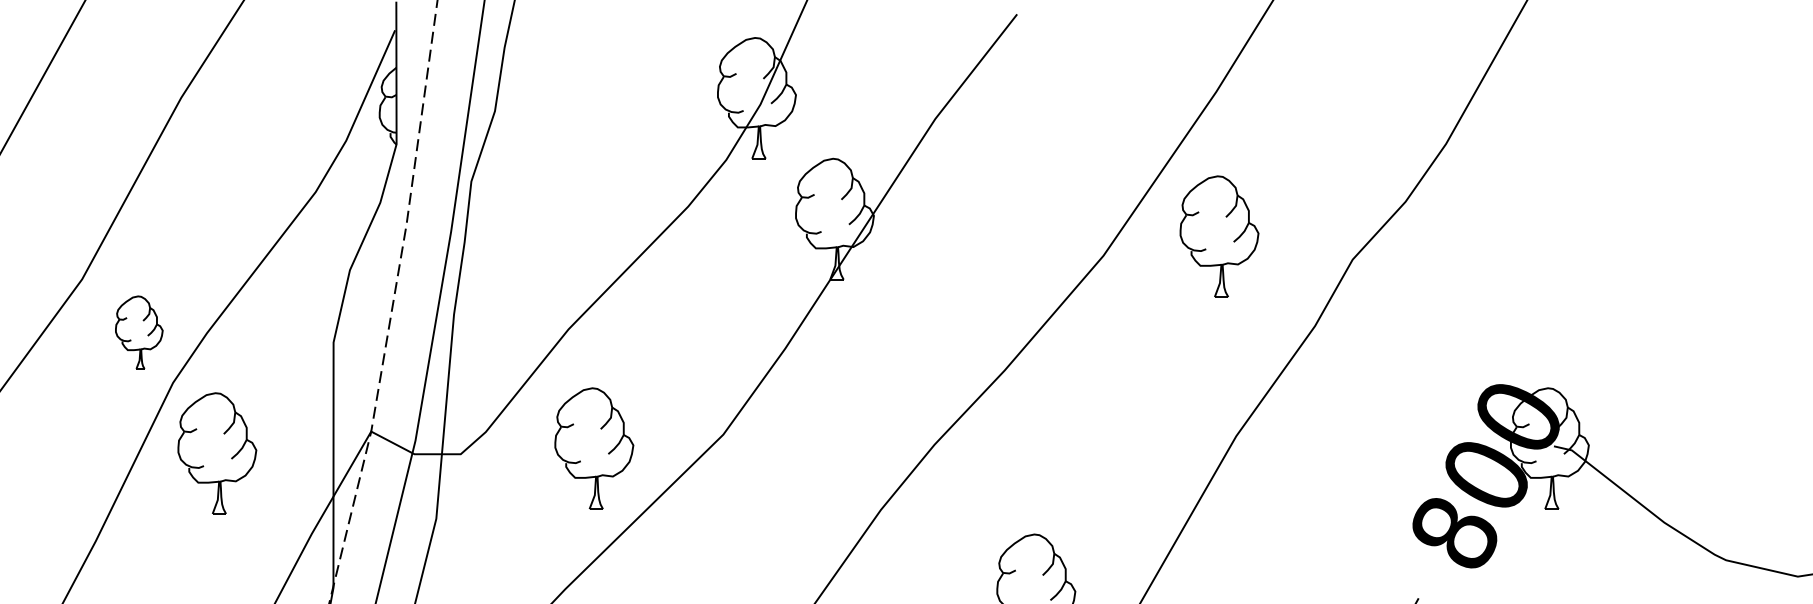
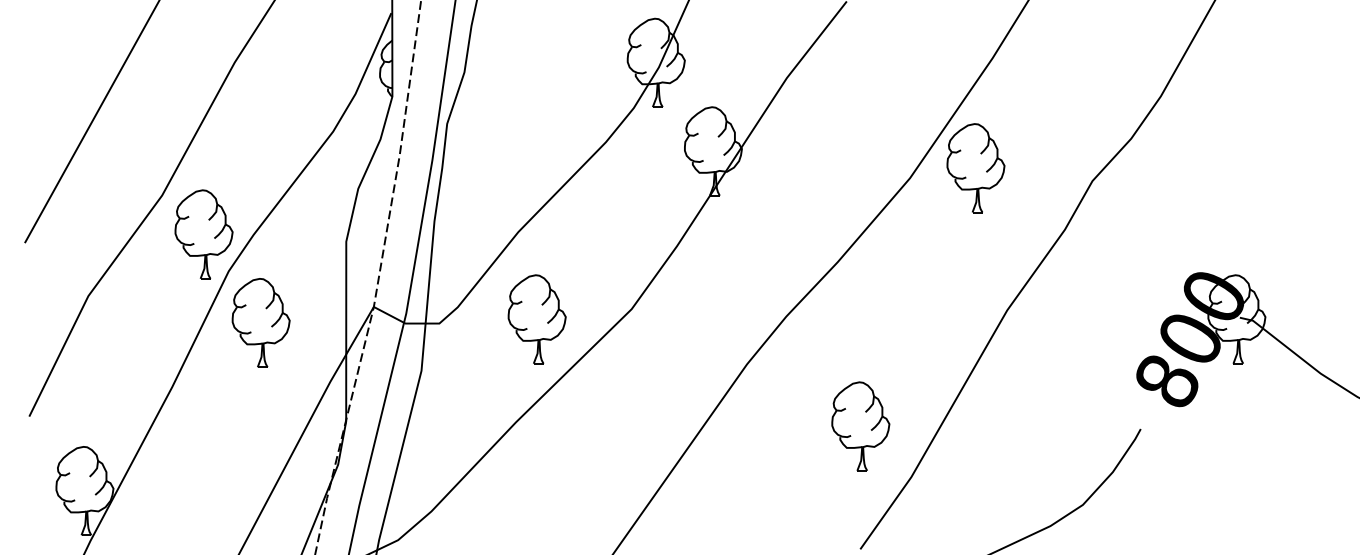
part: (1218, 237) -> (975, 168), moved
part: (138, 332) -> (203, 234), size x1.67

